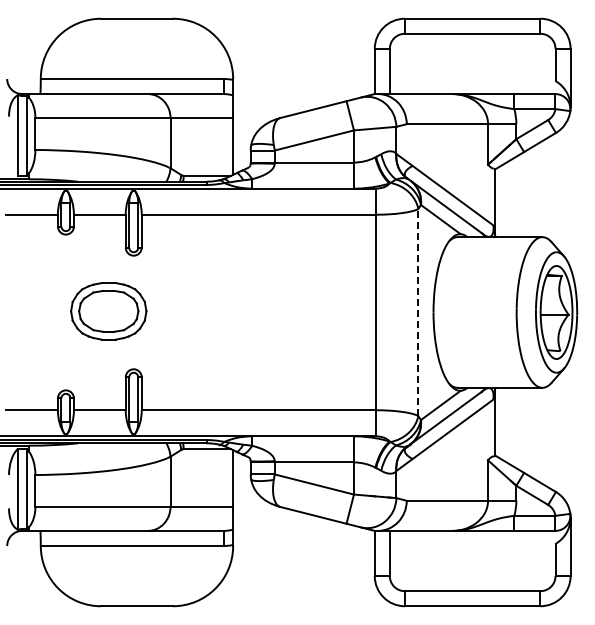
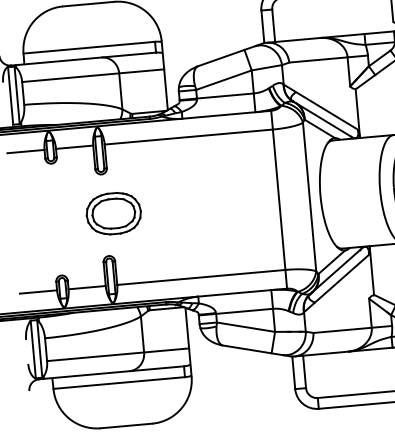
part: (108, 311) -> (113, 213), moved
line: (418, 311) -> (309, 196), dashed -> solid

